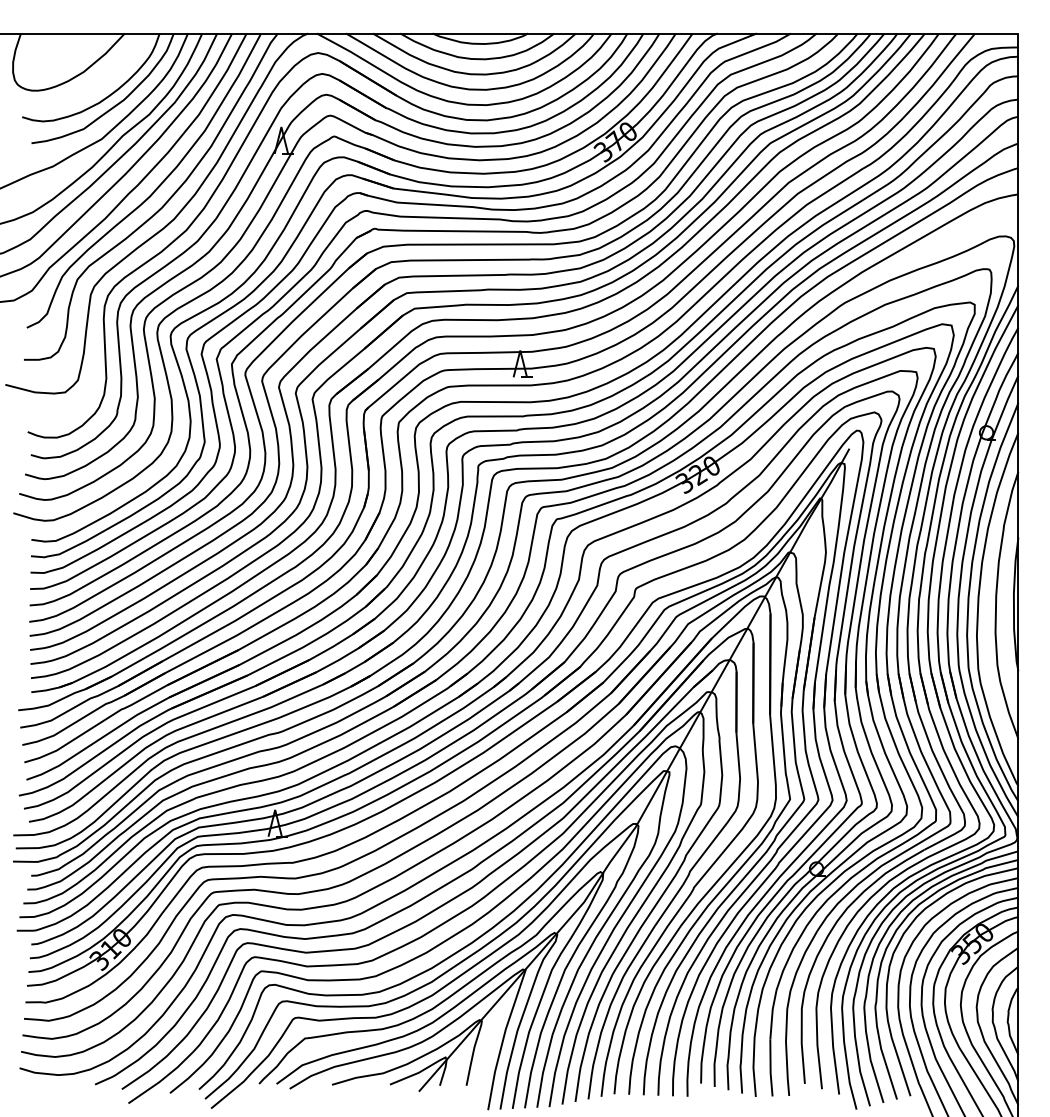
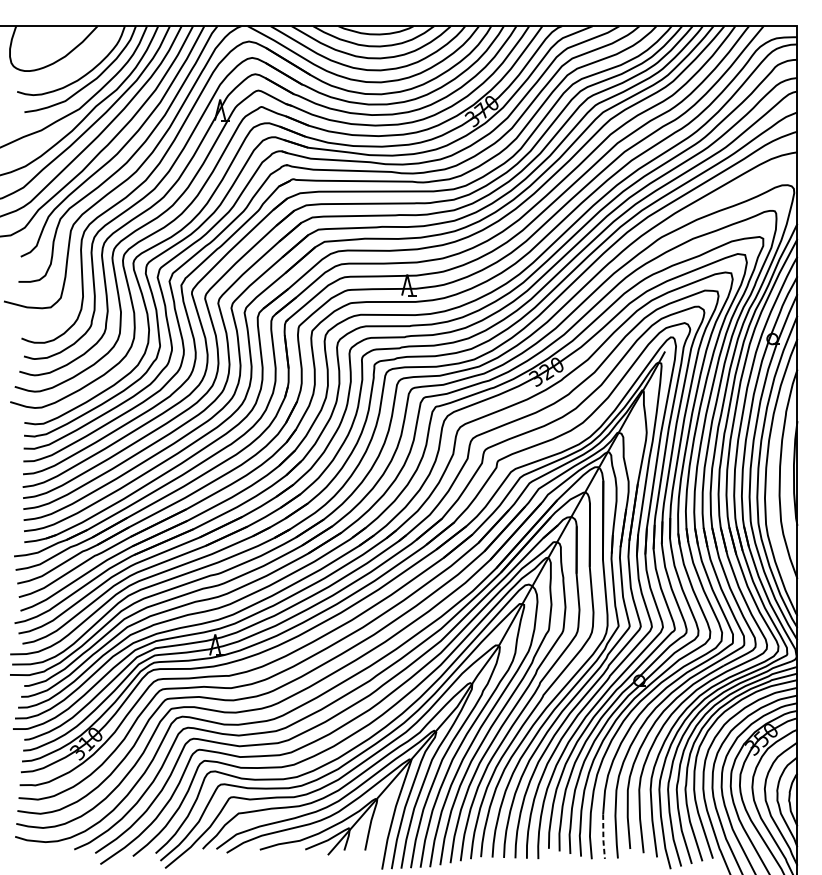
line: (770, 1069) -> (603, 837), solid -> dashed

